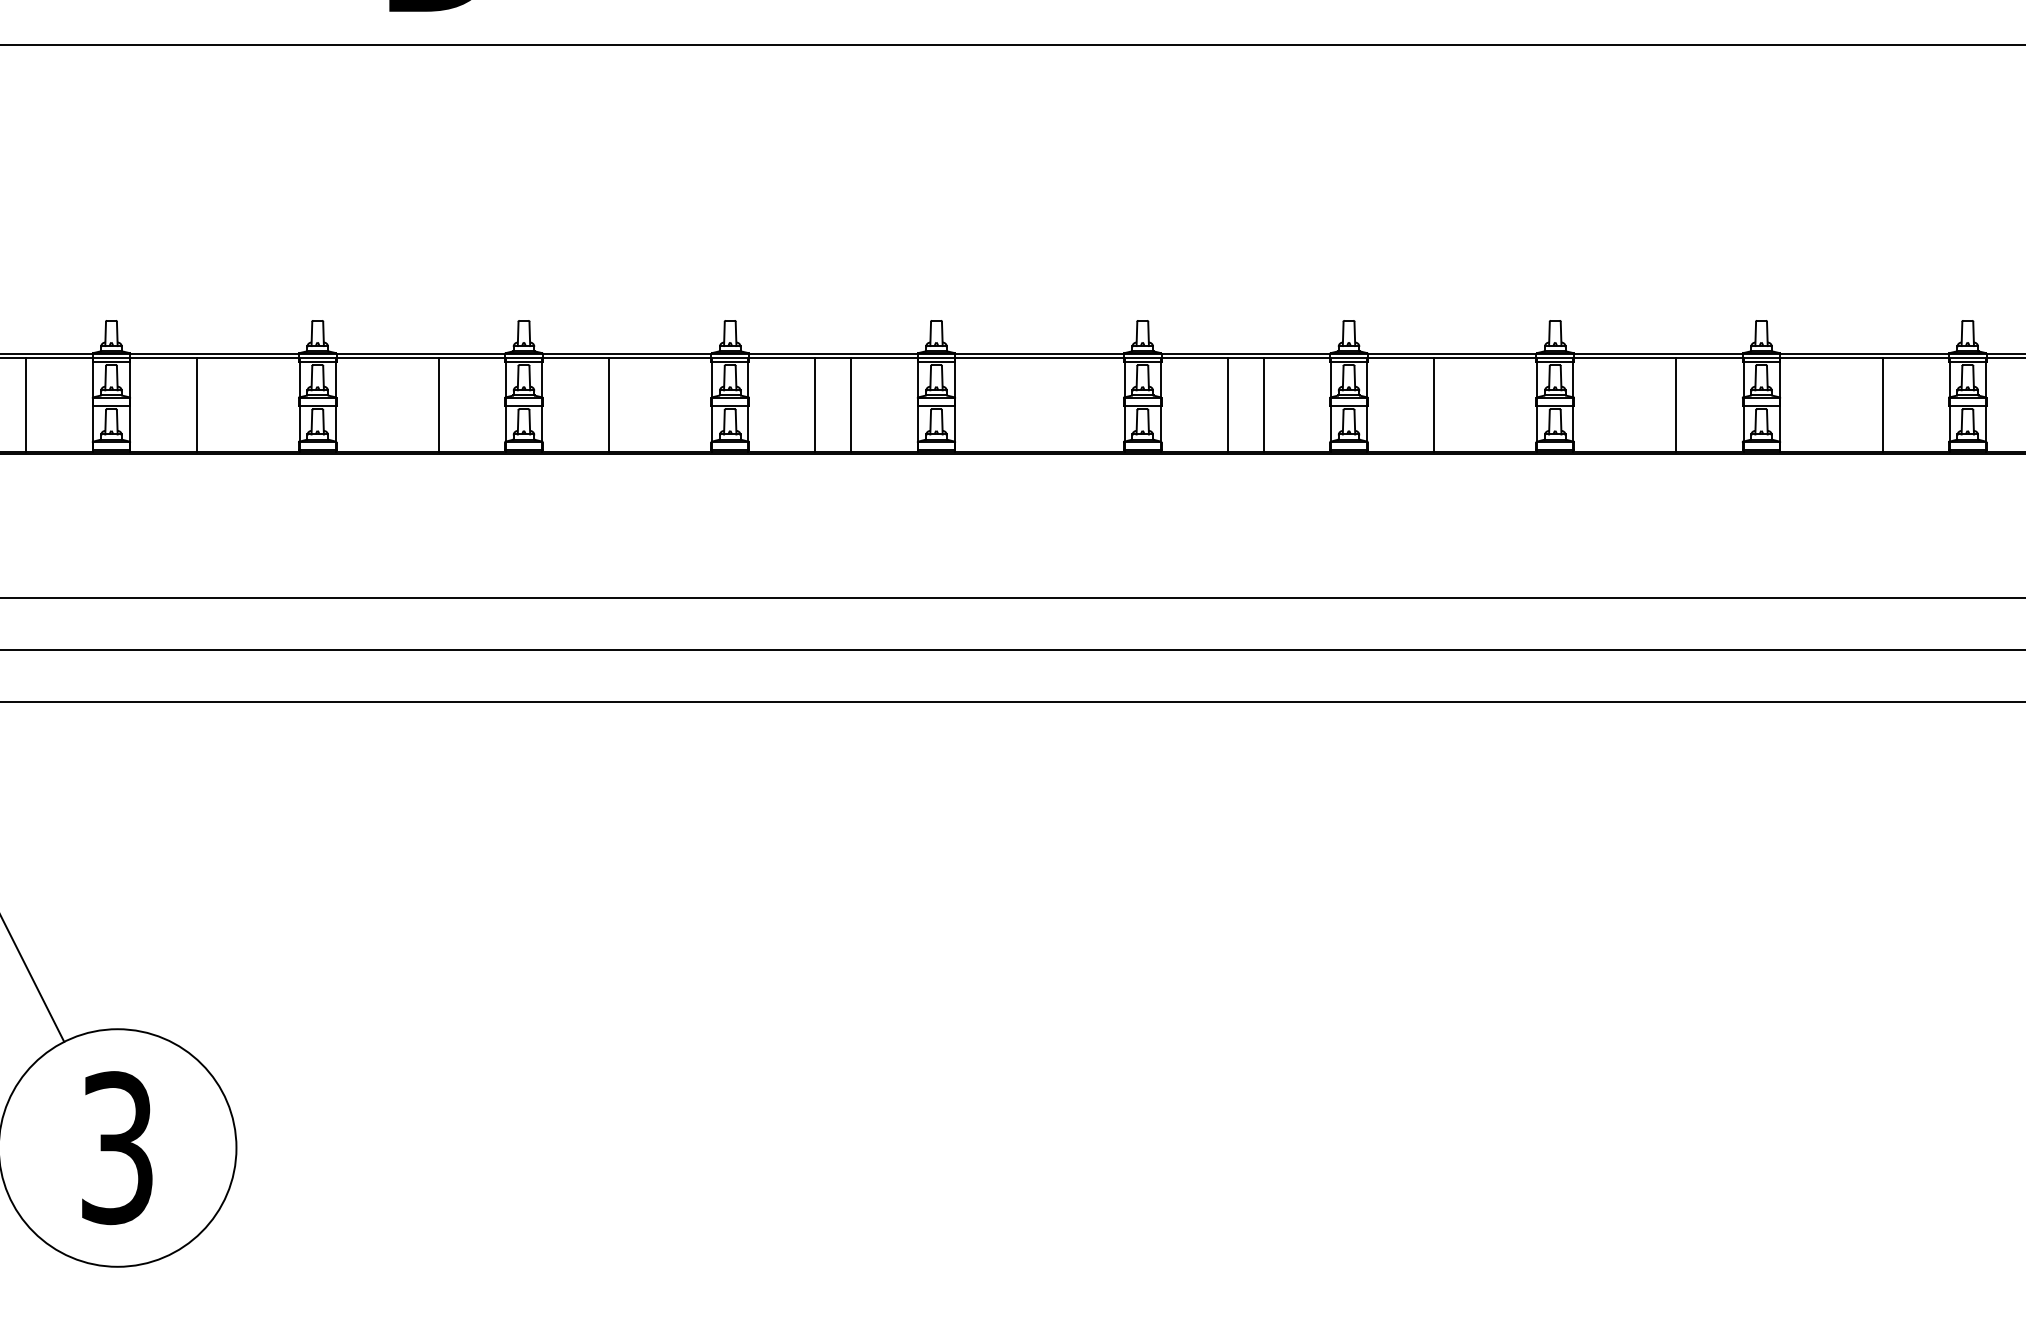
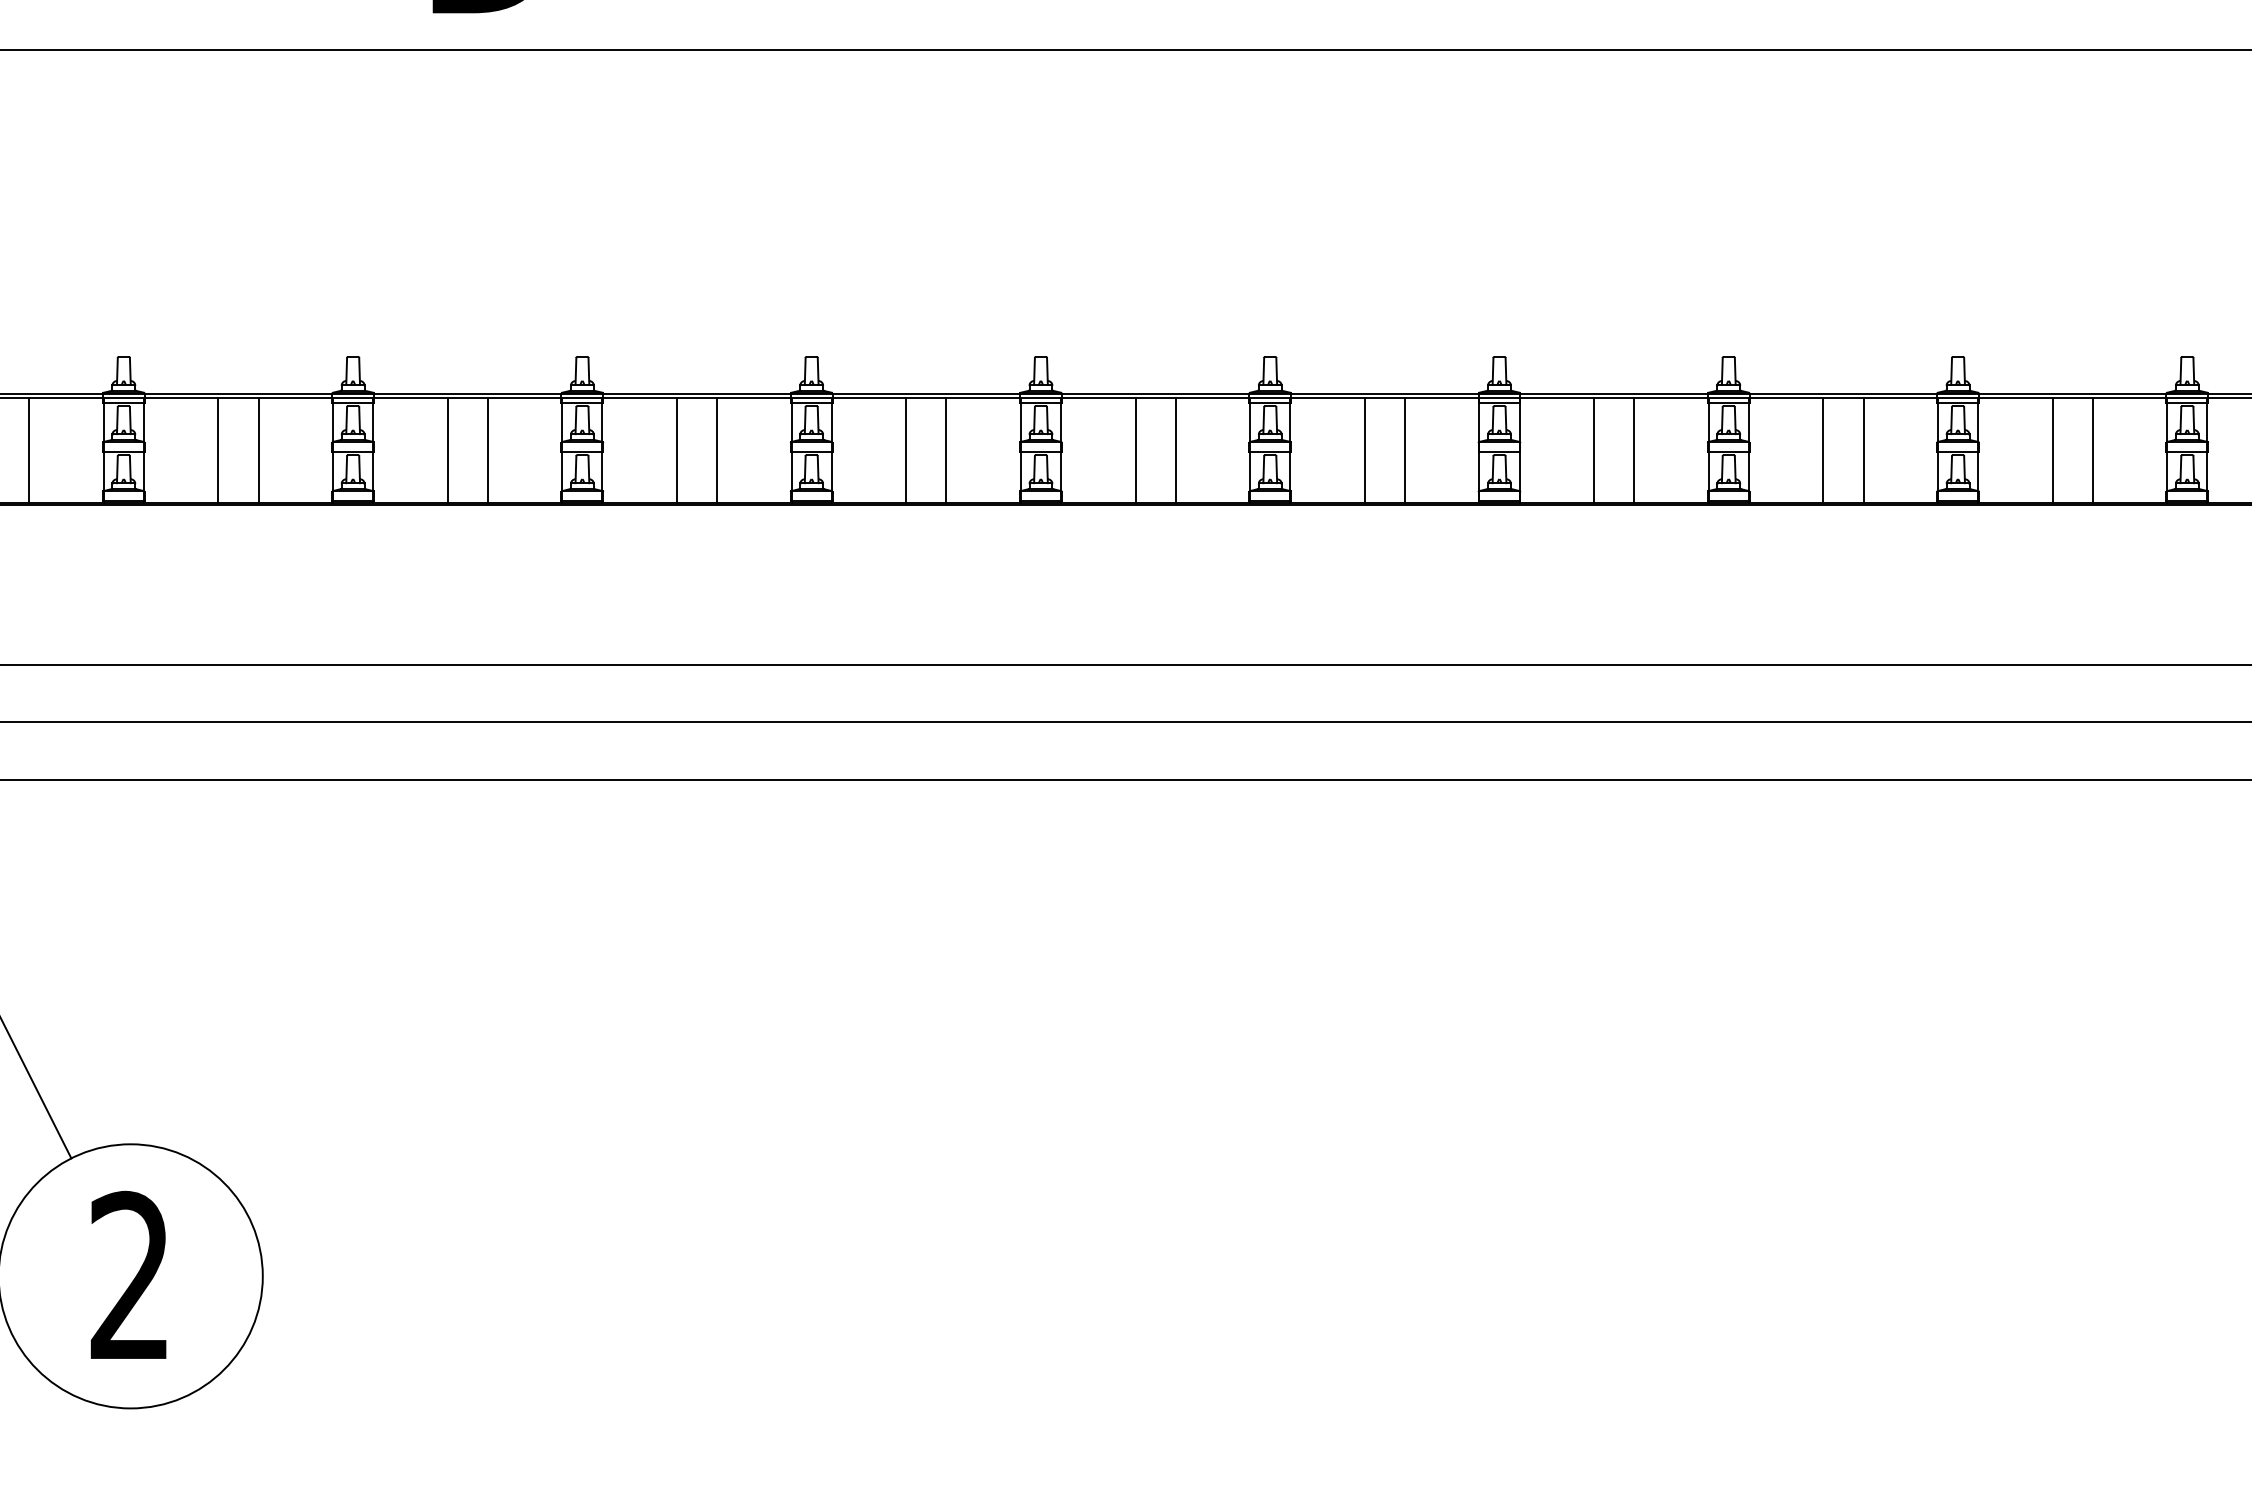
line: (232, 404) -> (258, 449), added
line: (402, 404) -> (447, 449), added
line: (645, 404) -> (717, 449), added
line: (1021, 404) -> (1135, 449), added
line: (1057, 404) -> (1175, 449), added
line: (1470, 404) -> (1634, 449), added
line: (1640, 404) -> (1823, 449), added
line: (1846, 404) -> (2052, 449), added
text: (116, 1148) -> (129, 1276), 3 -> 2

